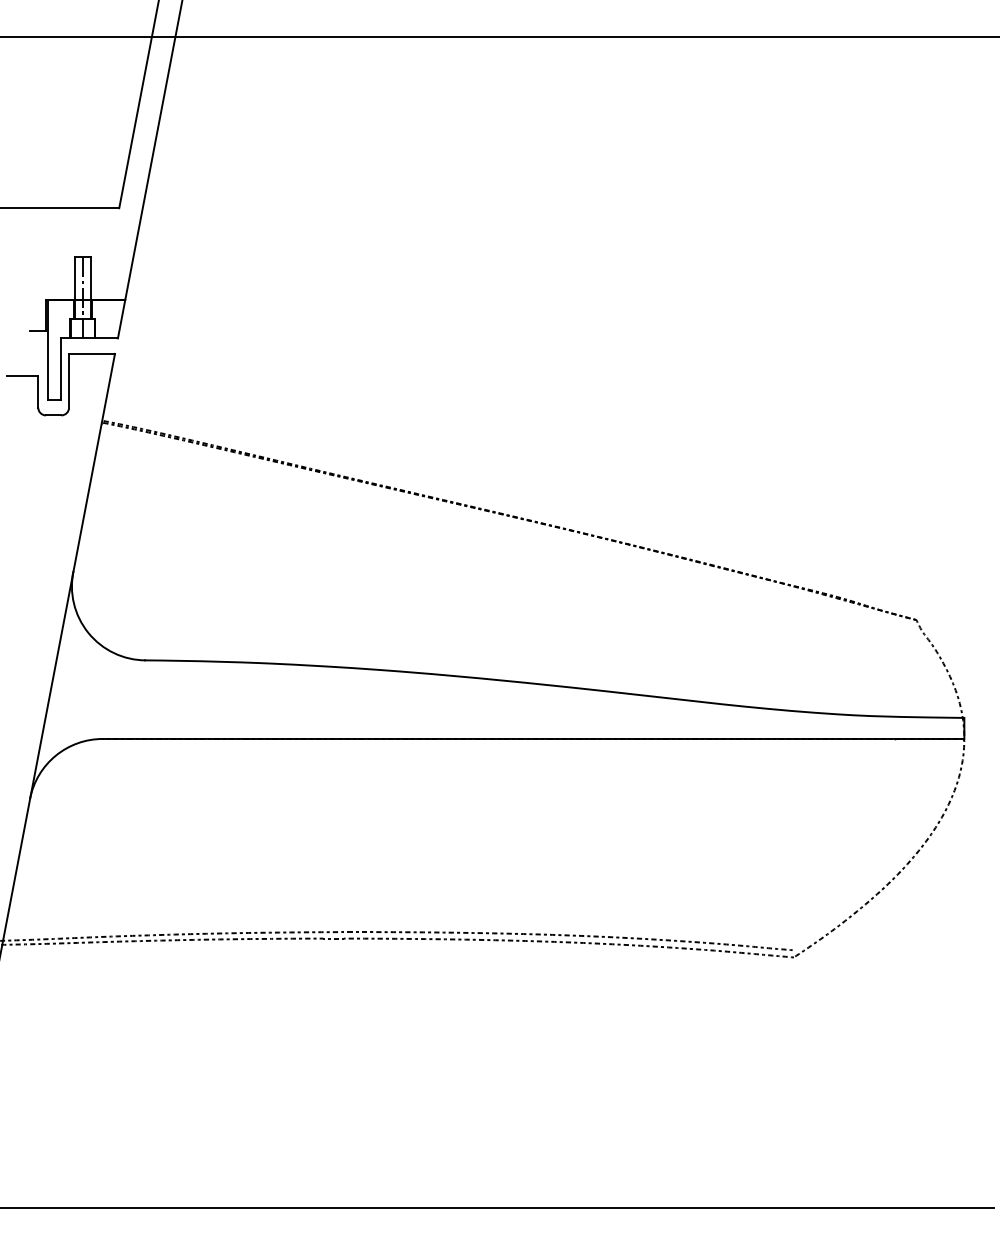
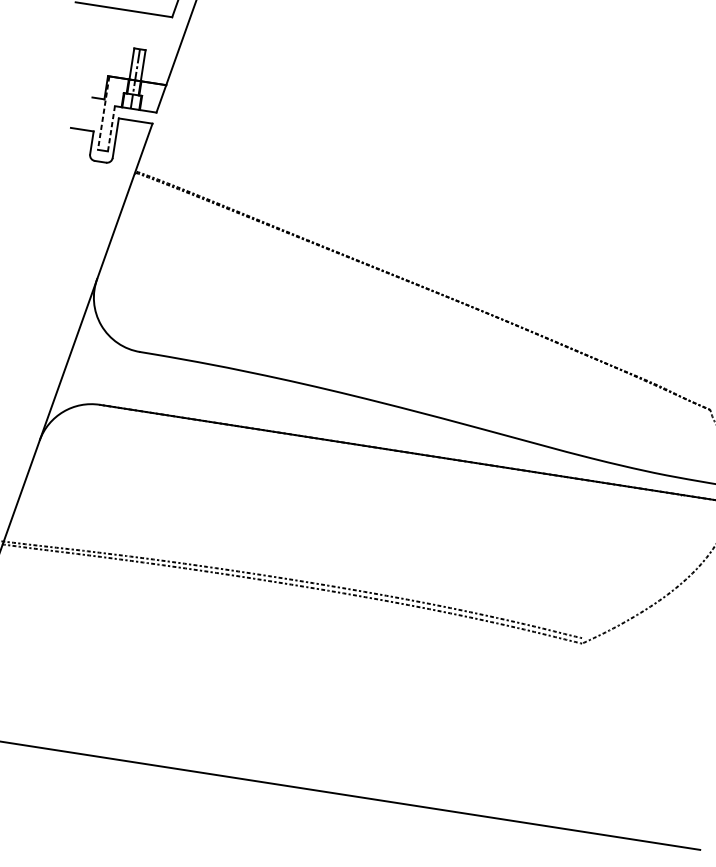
line: (47, 350) -> (103, 113), solid -> dashed
line: (61, 369) -> (111, 129), solid -> dashed

